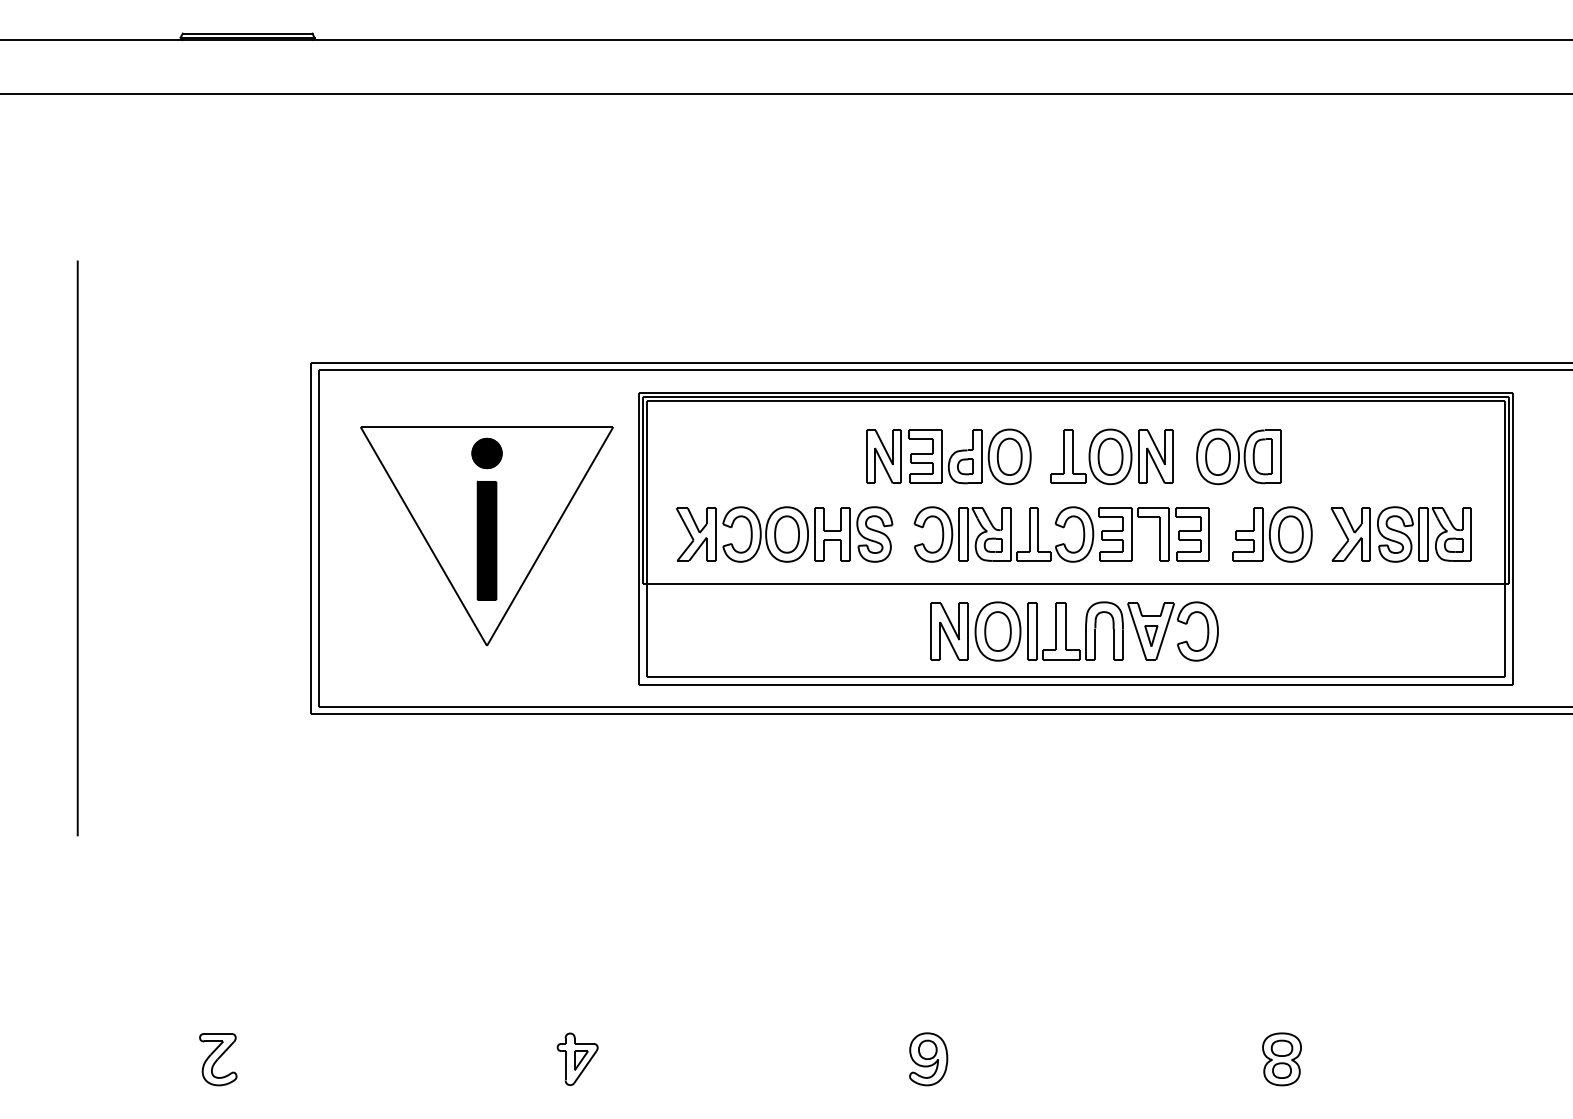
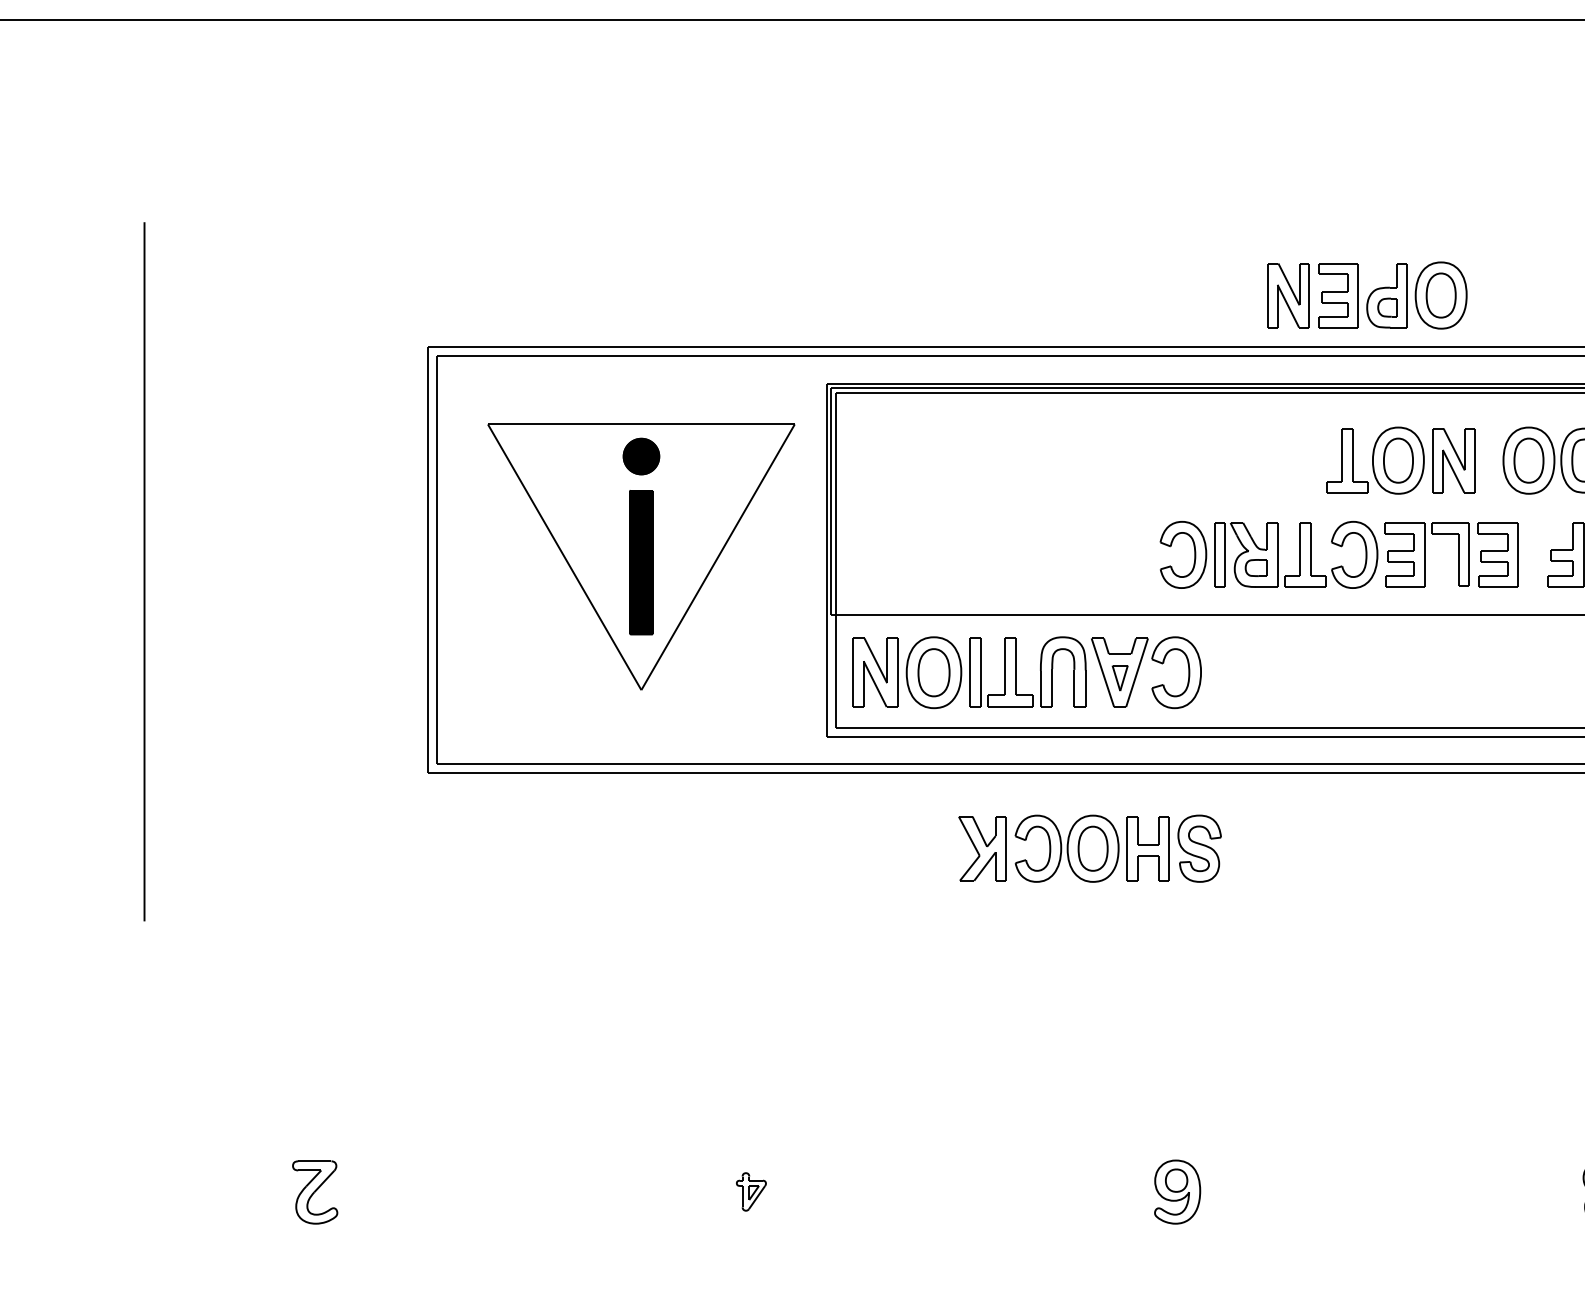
part: (948, 456) -> (1366, 295), moved
part: (784, 534) -> (1090, 848), moved
part: (1066, 631) -> (1017, 672), moved
part: (577, 1058) -> (751, 1191), size x0.6

